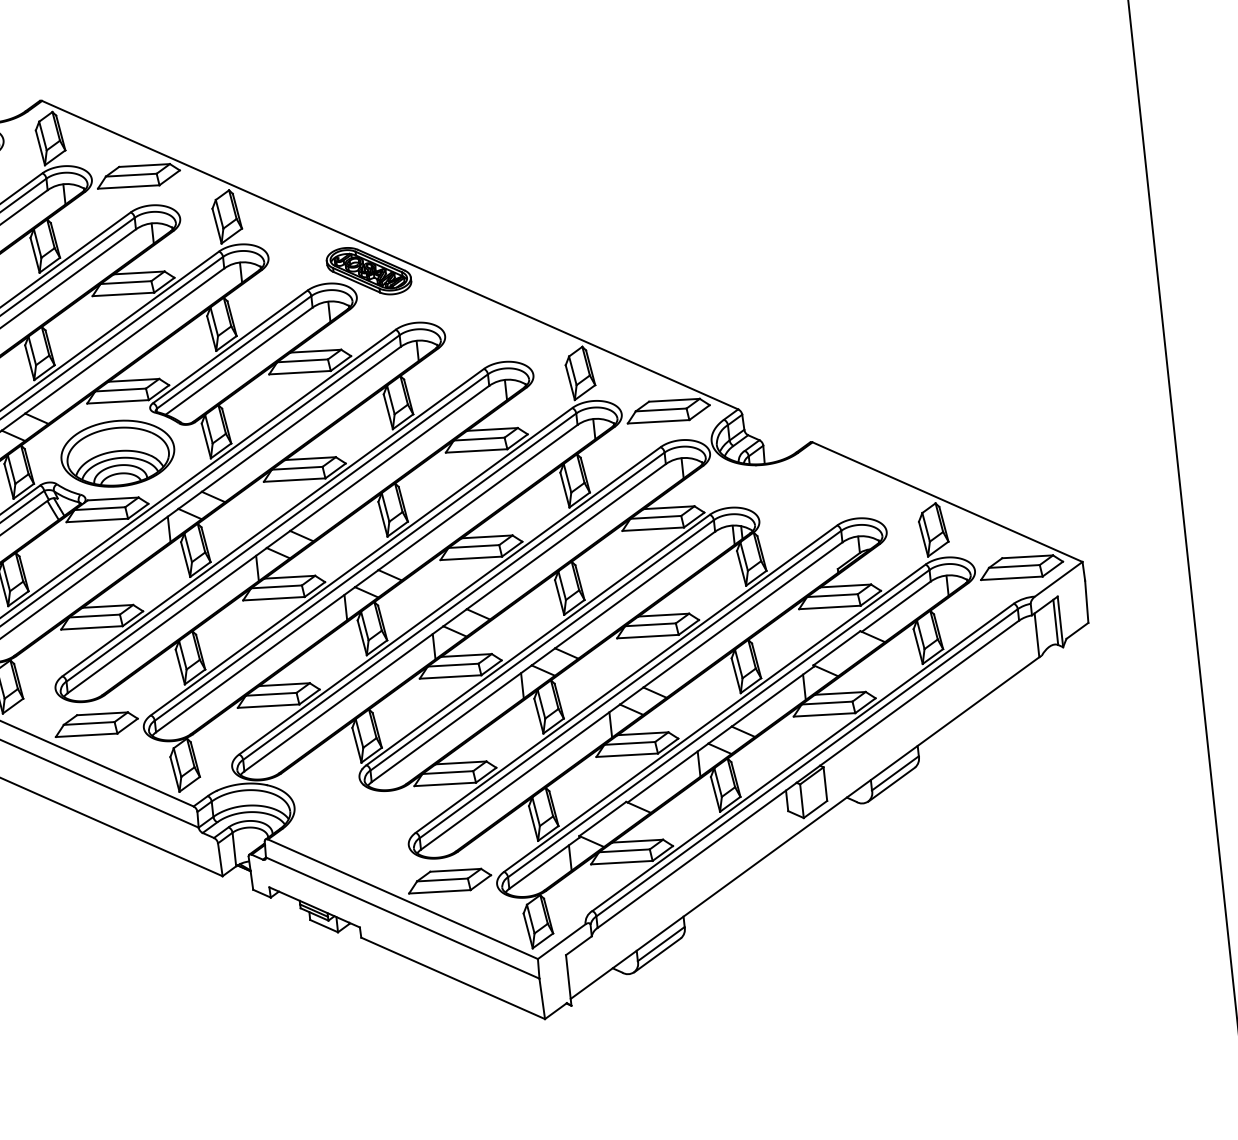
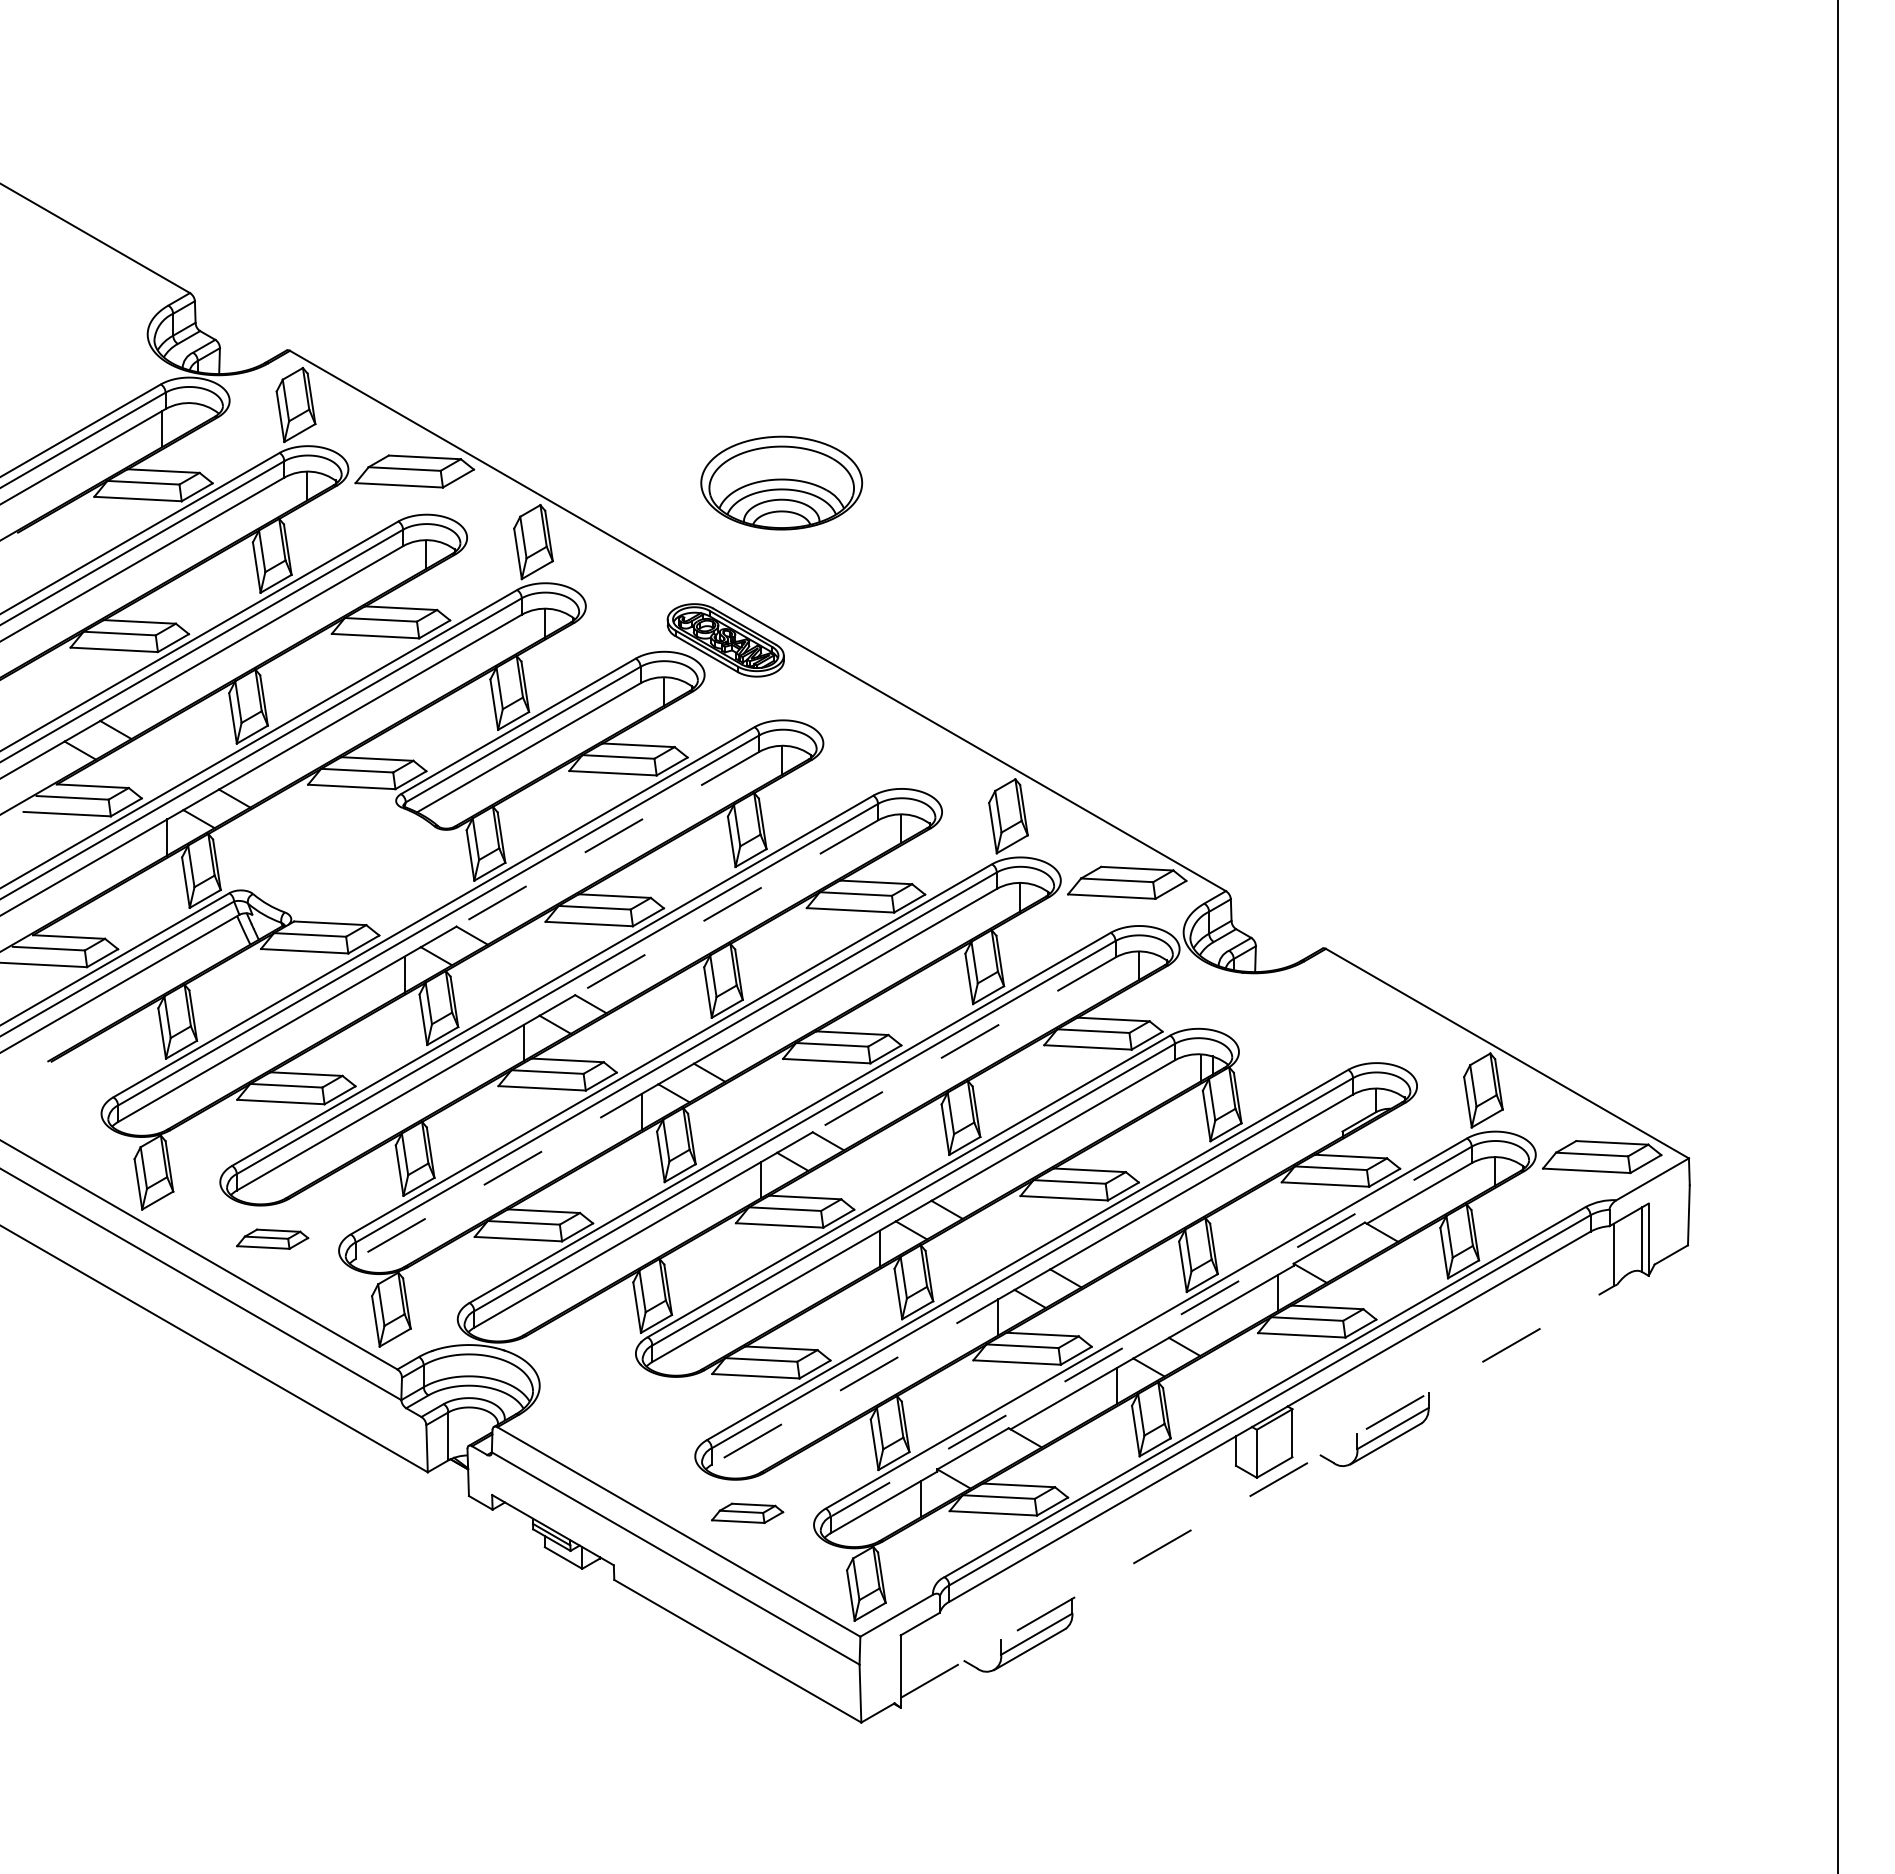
line: (301, 419) -> (607, 839), solid -> dashed
part: (117, 453) -> (781, 482), moved
line: (389, 458) -> (726, 907), solid -> dashed
line: (566, 536) -> (964, 1044), solid -> dashed
line: (255, 659) -> (507, 1171), solid -> dashed
part: (96, 724) -> (272, 1239), size x0.6
line: (718, 724) -> (1150, 1332), solid -> dashed
line: (520, 777) -> (863, 1377), solid -> dashed
line: (805, 828) -> (1257, 1492), solid -> dashed
part: (449, 881) -> (747, 1513), size x0.6

